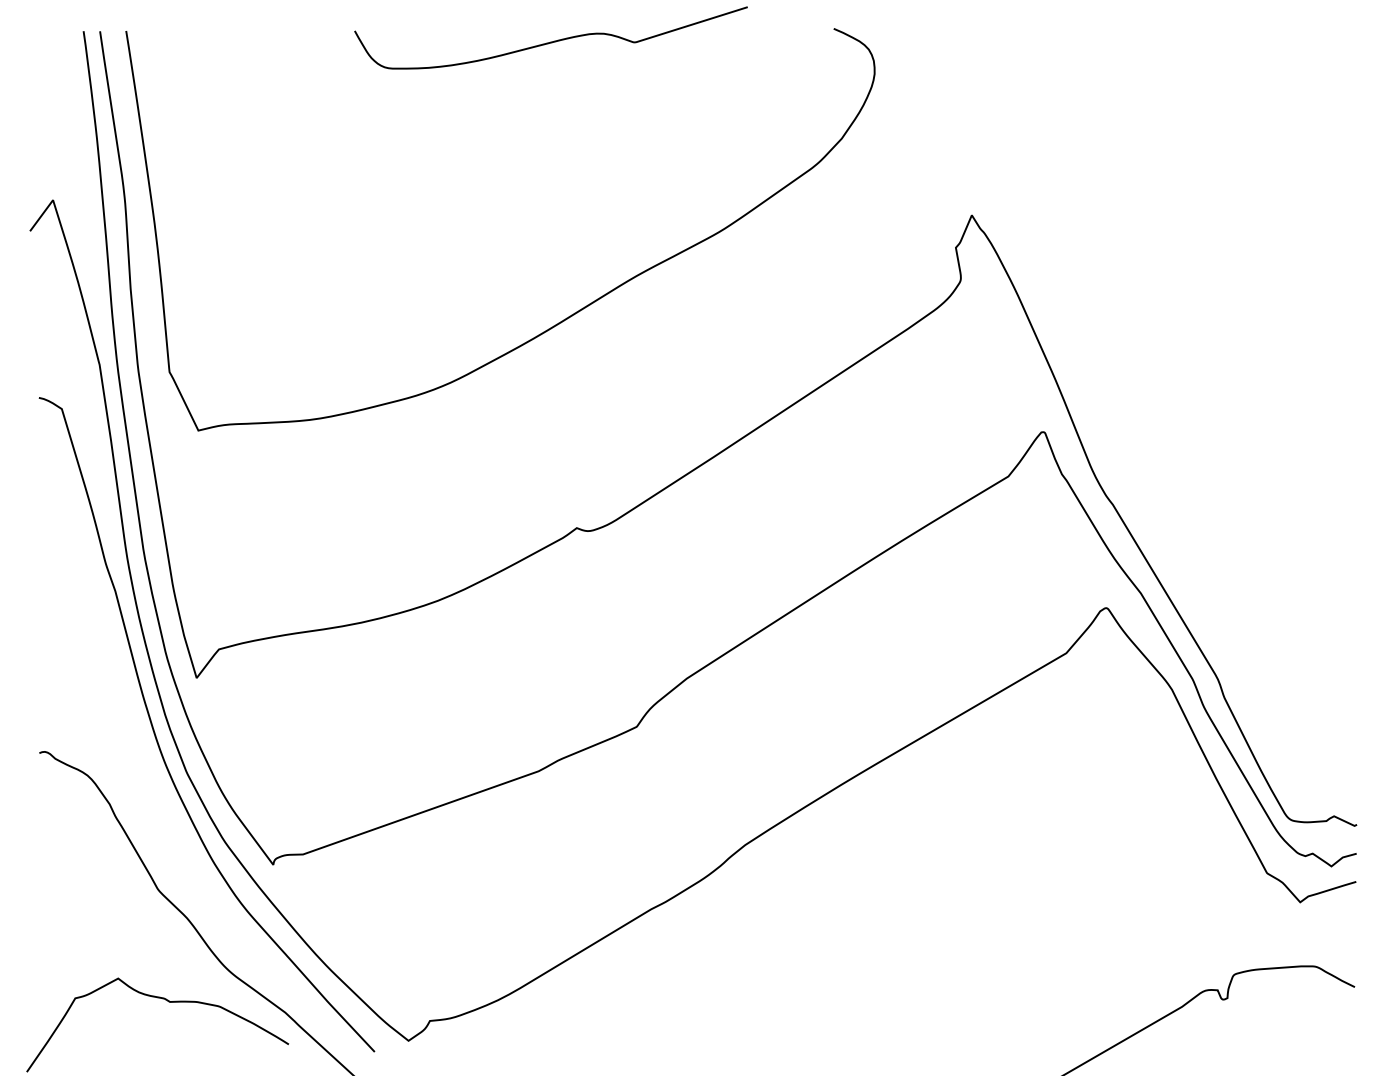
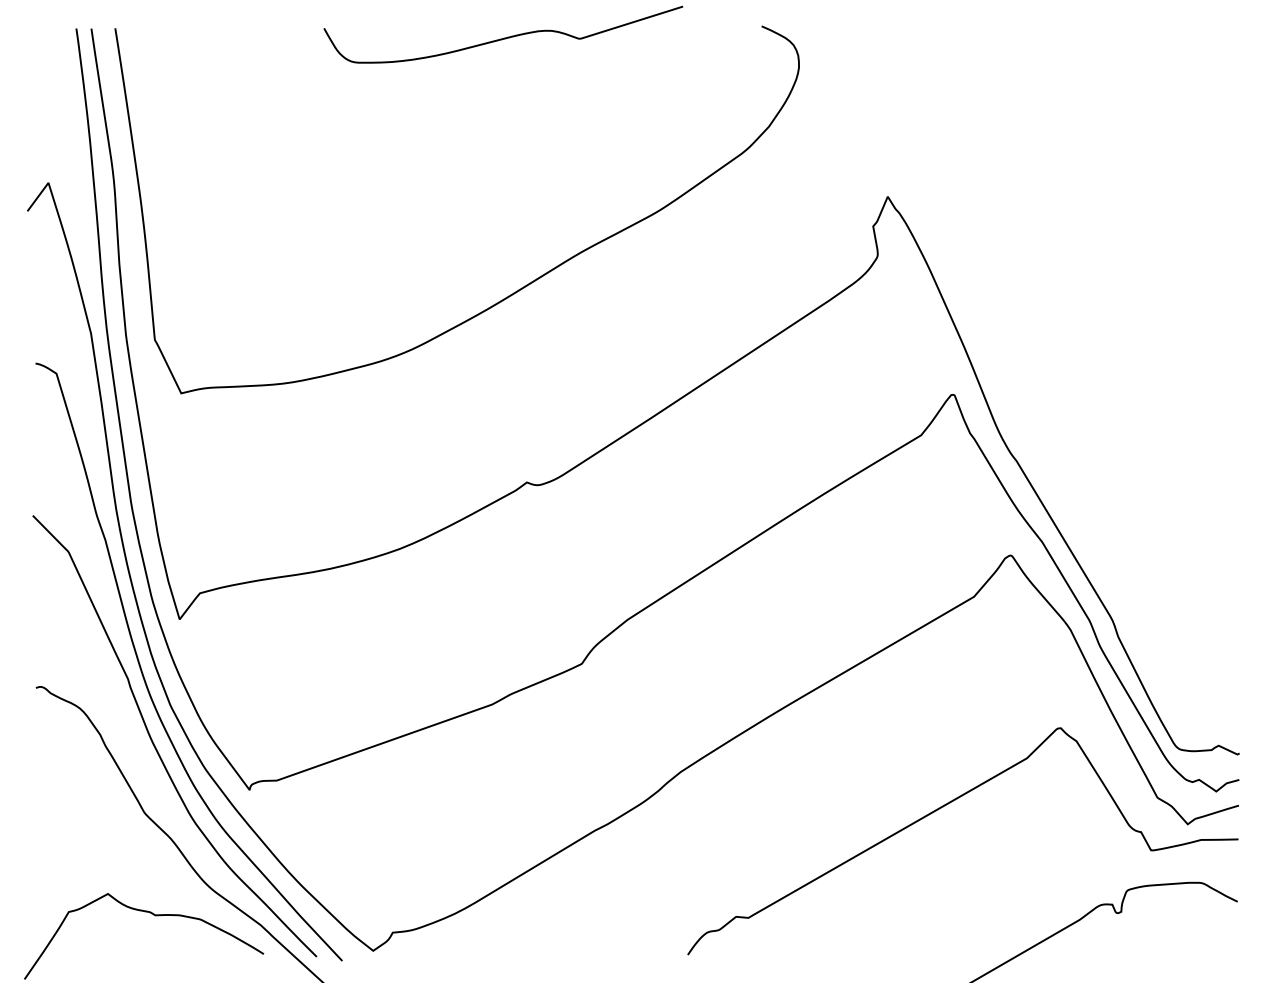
curve: (171, 818) -> (156, 747), added
curve: (1033, 883) -> (944, 807), added

